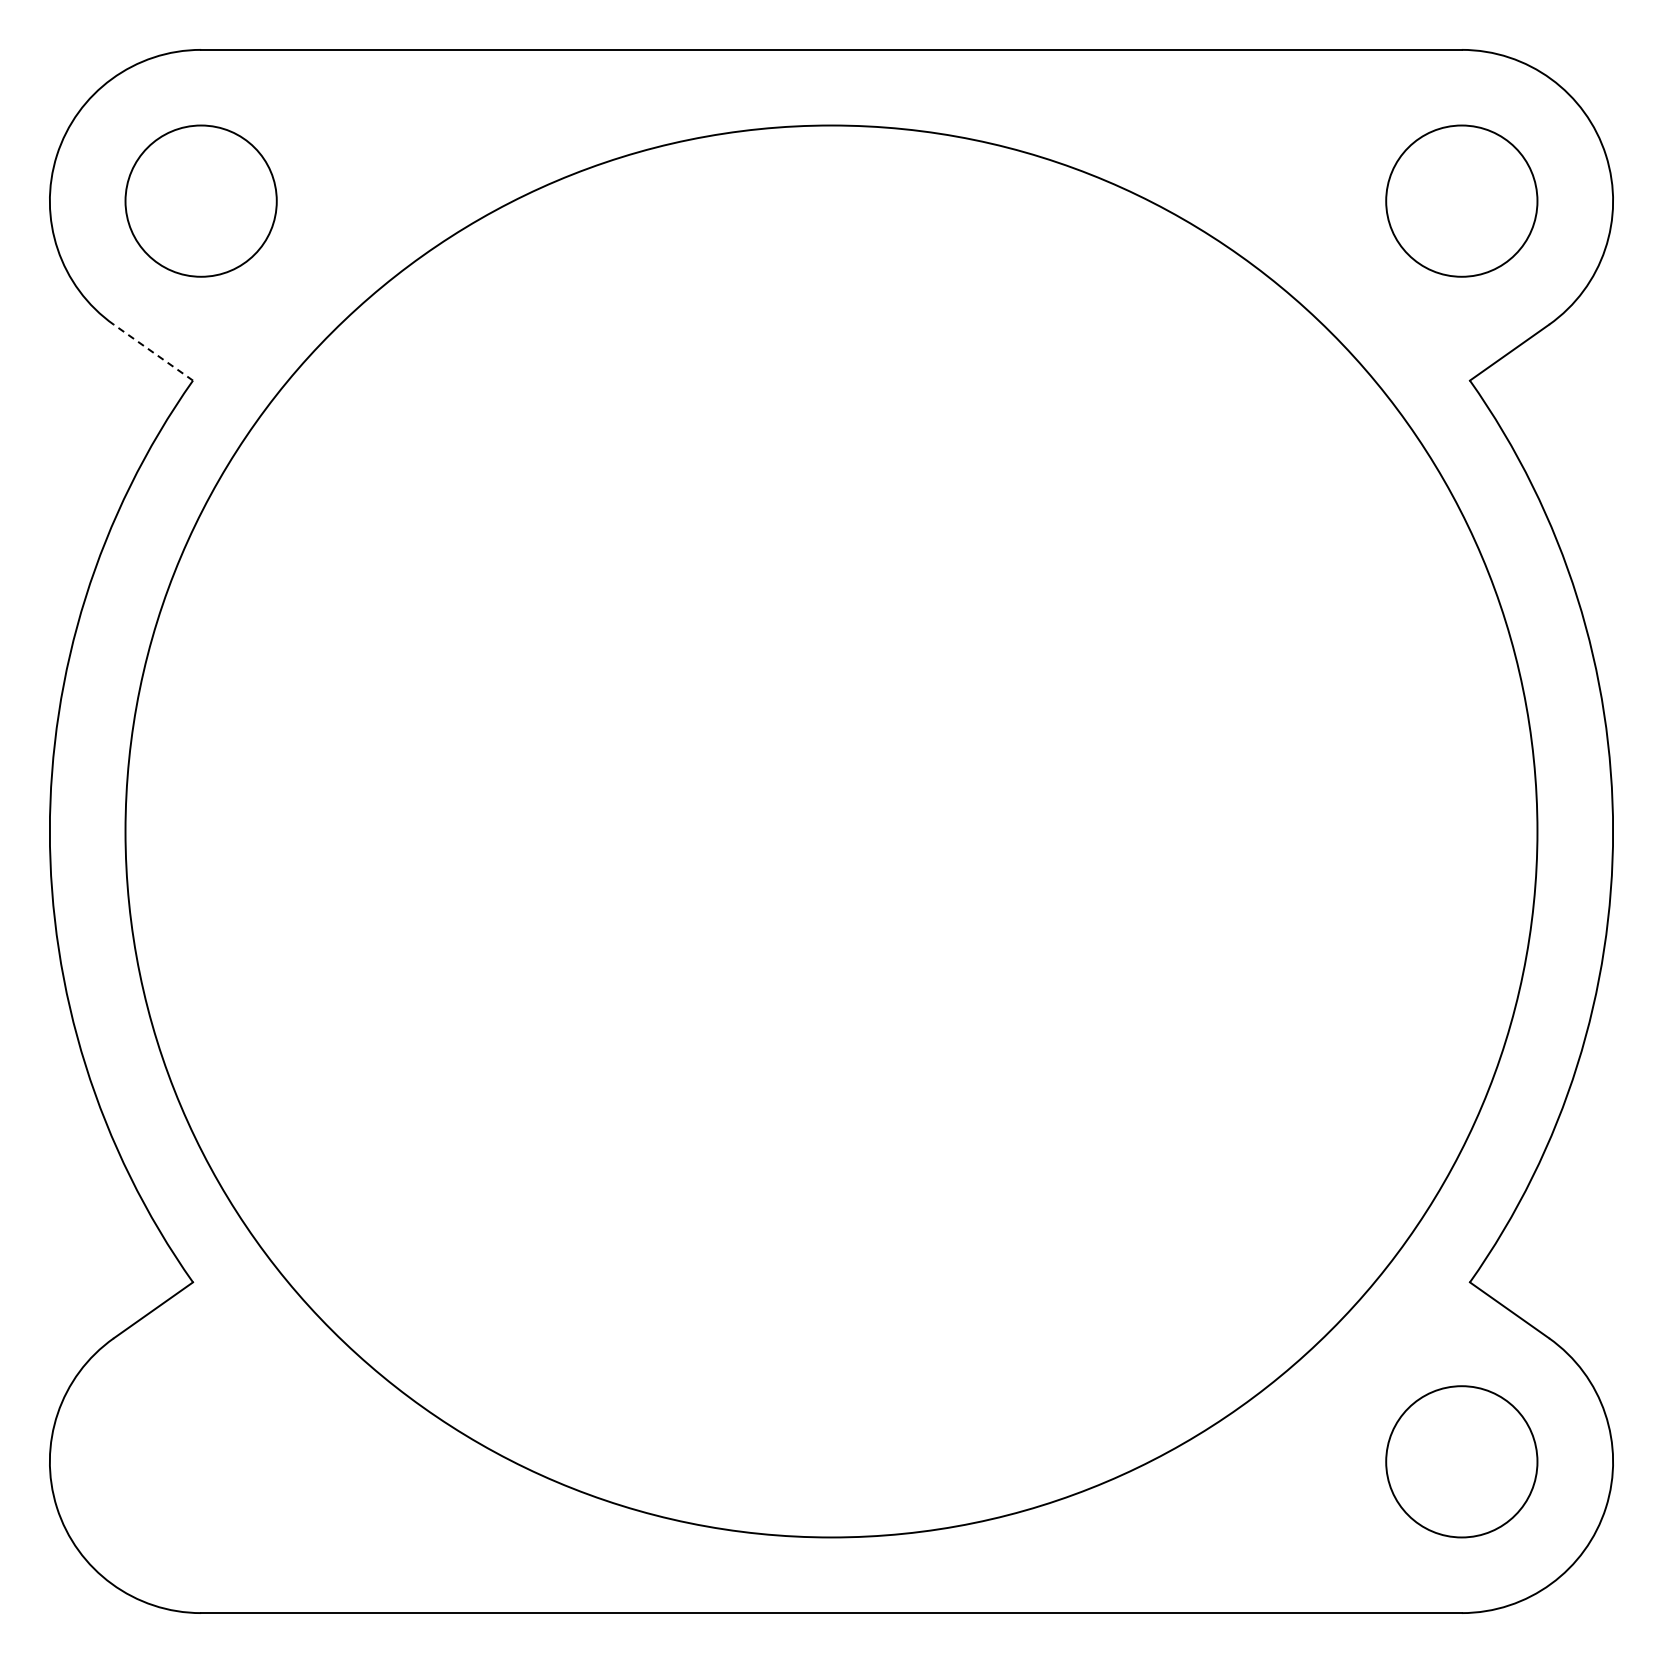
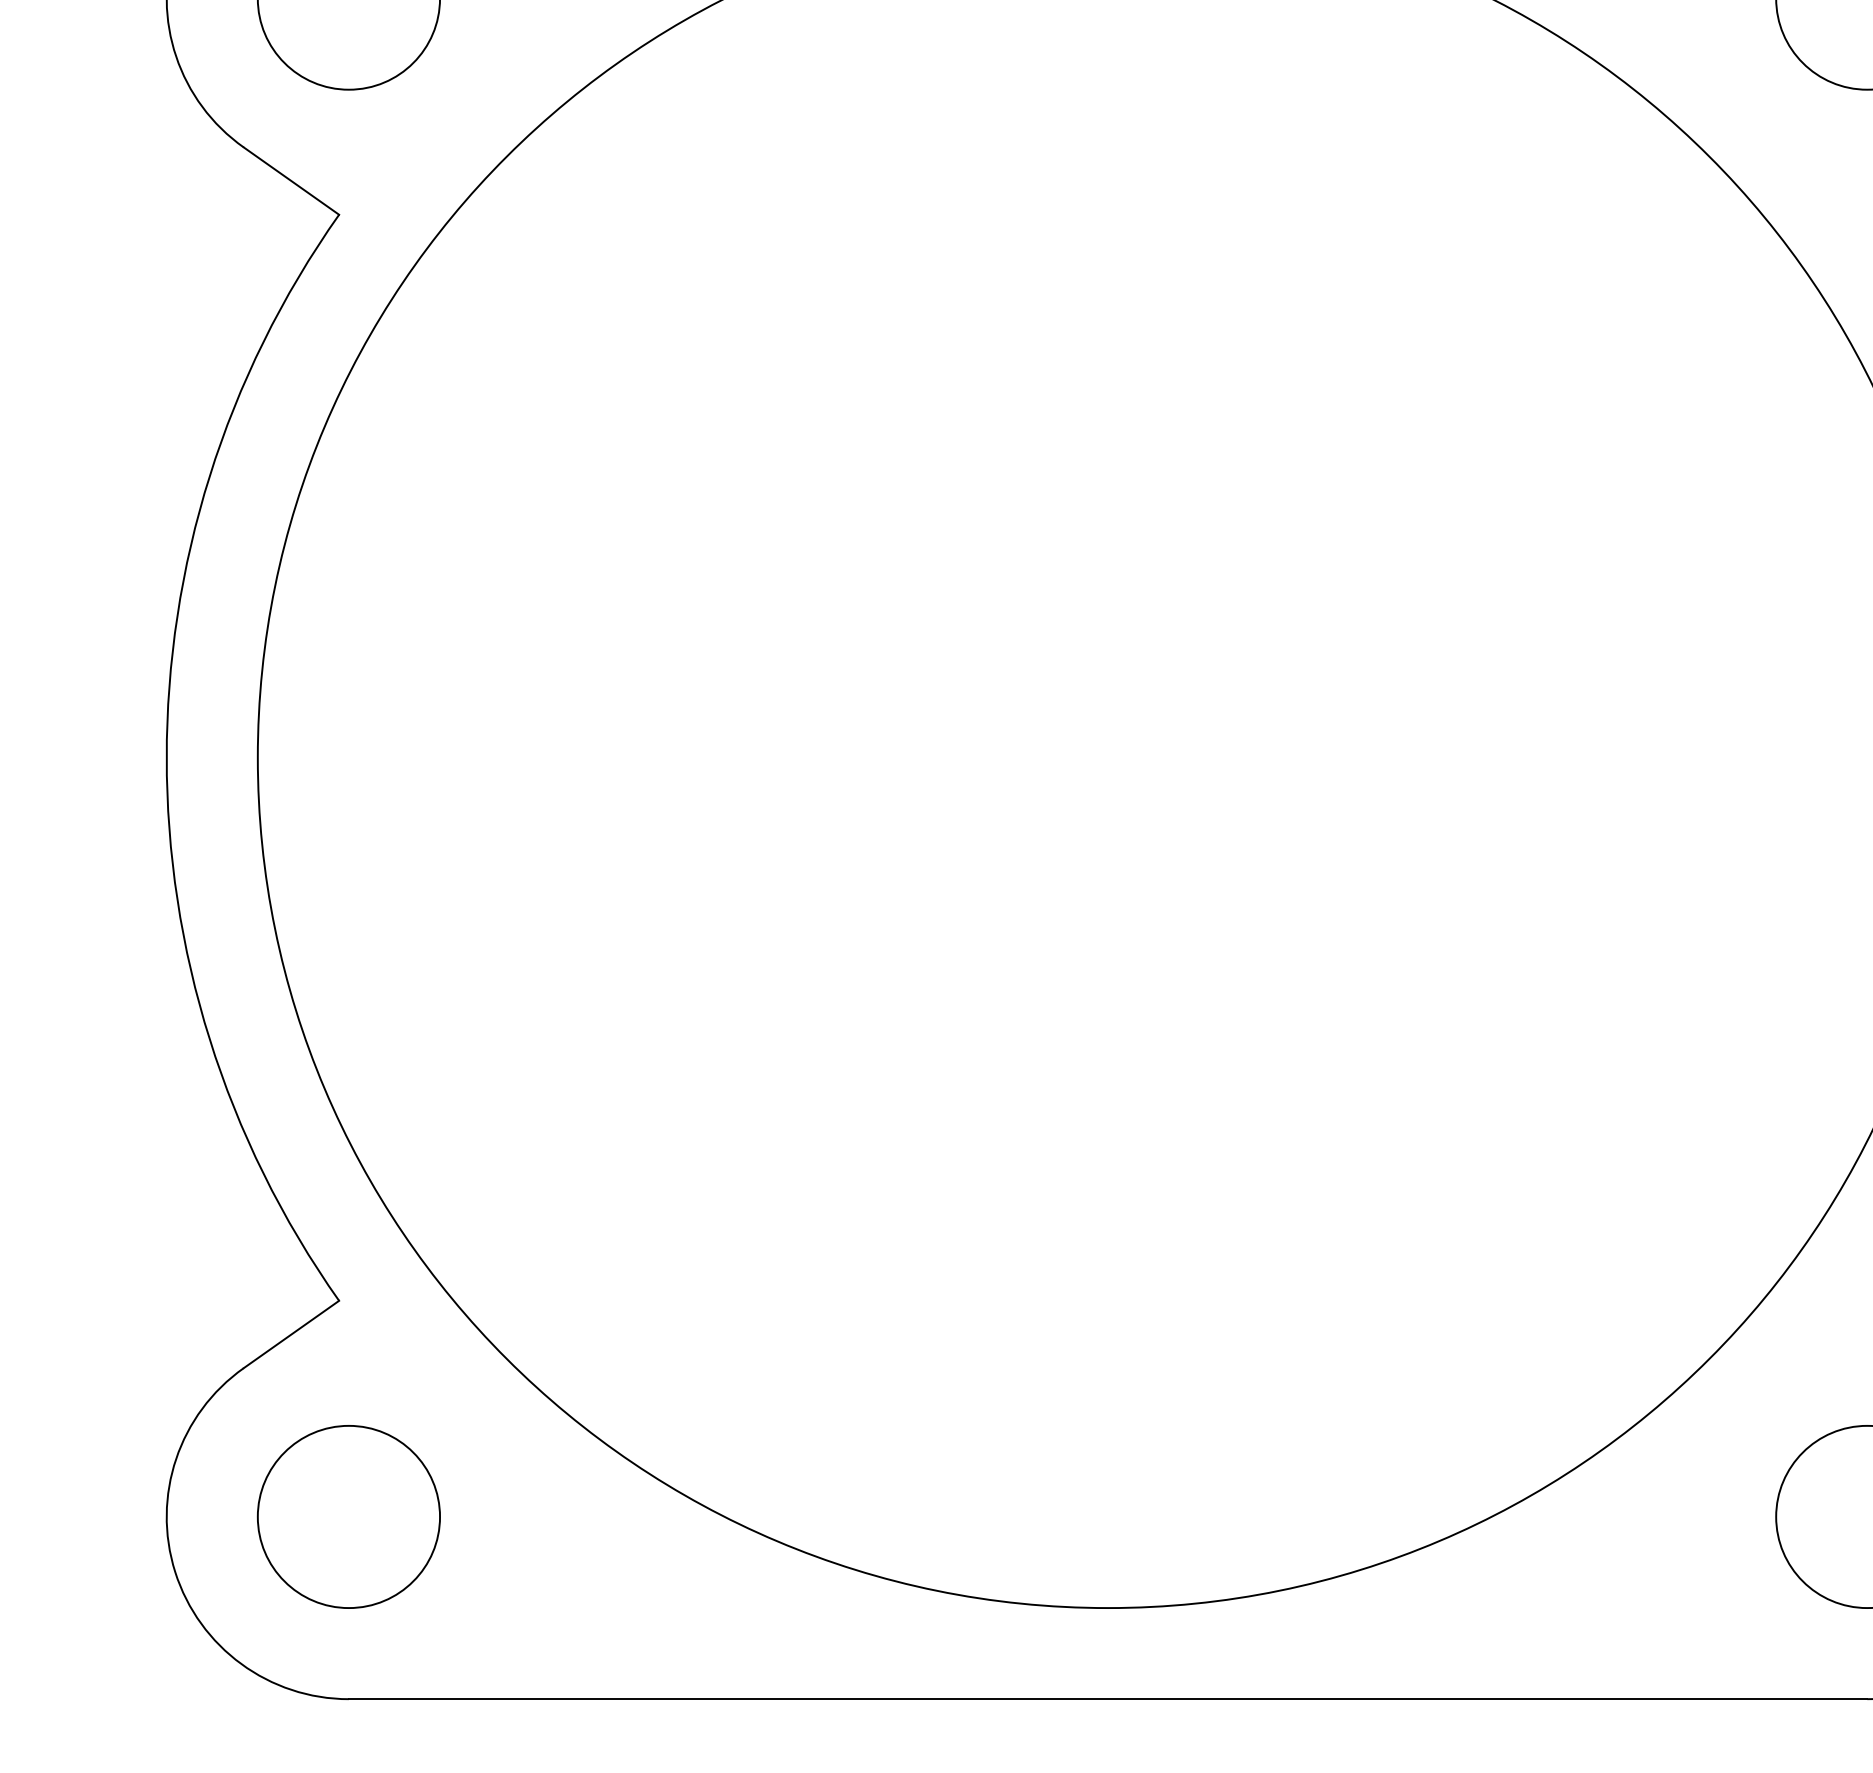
line: (153, 352) -> (291, 180), dashed -> solid
circle: (200, 1461) -> (348, 1516), added

